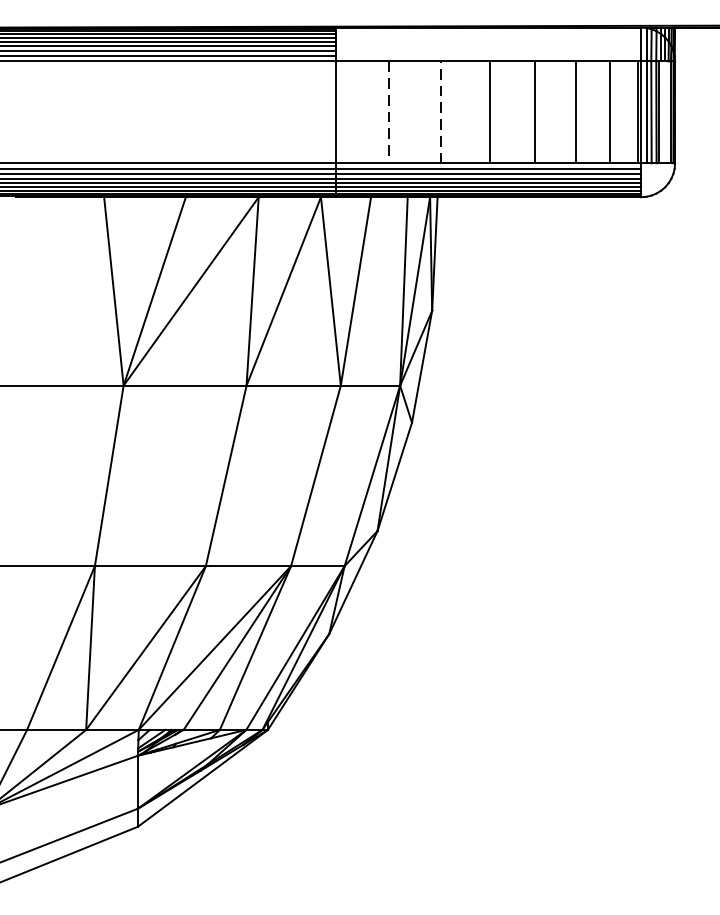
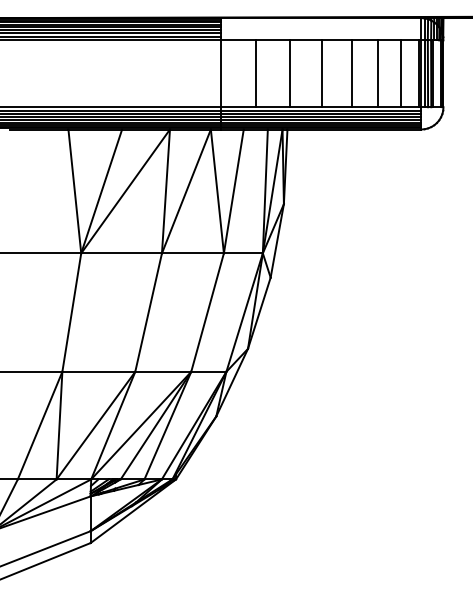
line: (440, 111) -> (289, 73), dashed -> solid
line: (388, 113) -> (255, 74), dashed -> solid

